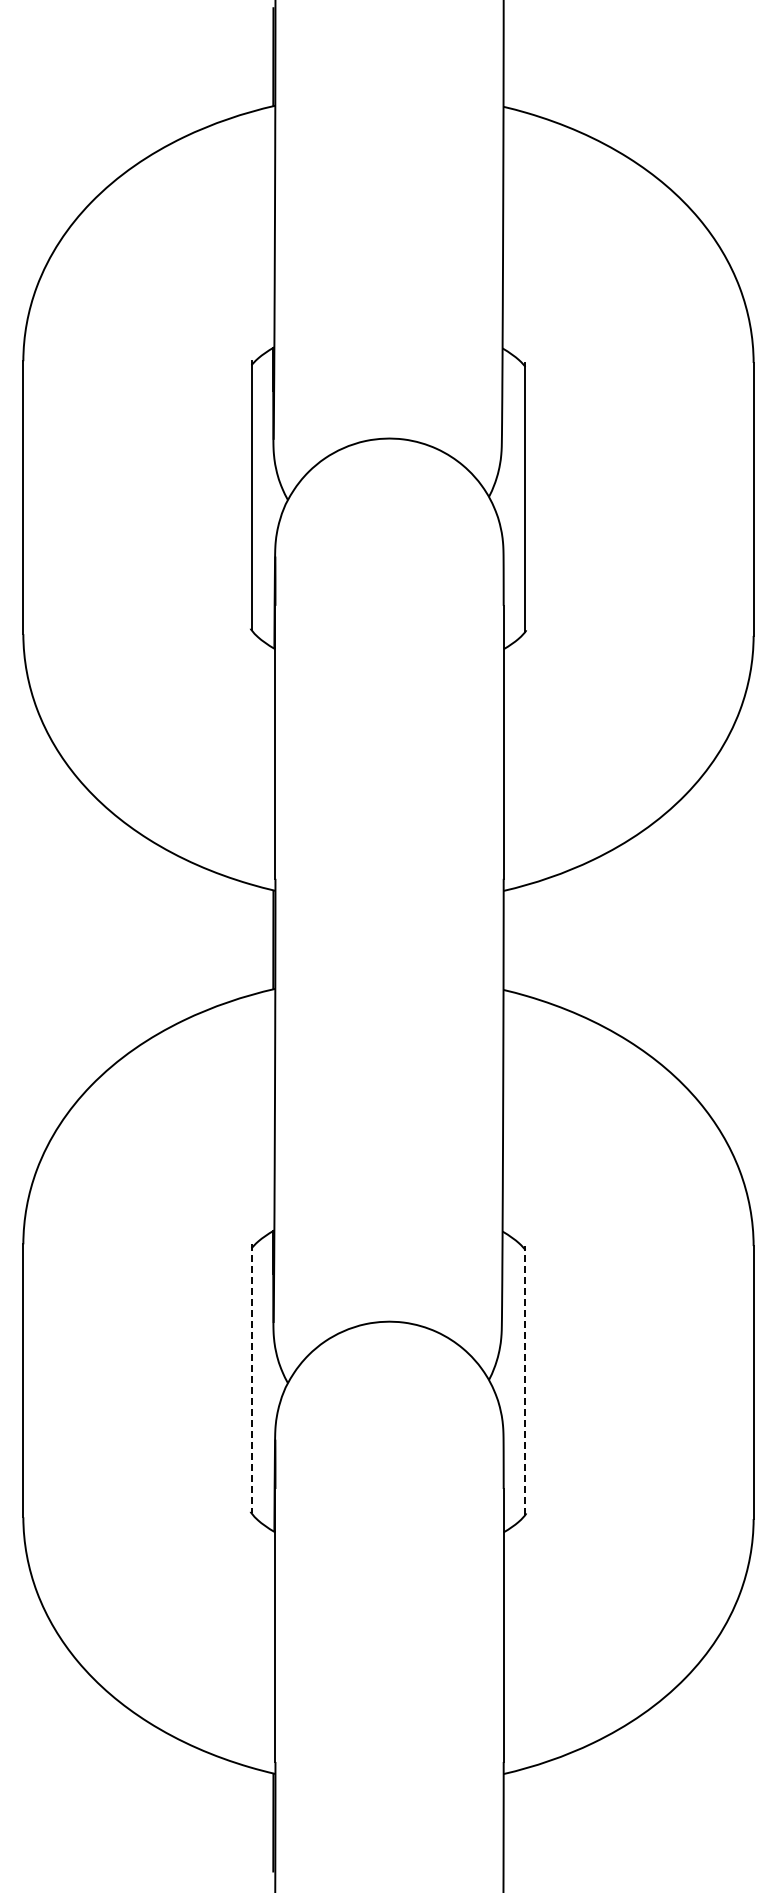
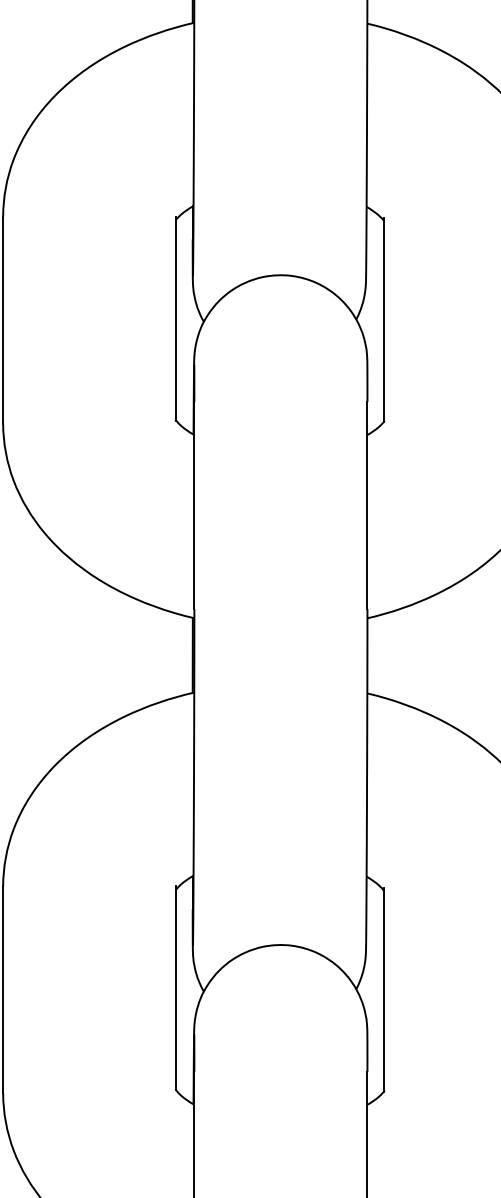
line: (251, 1379) -> (176, 988), dashed -> solid
line: (525, 1380) -> (384, 989), dashed -> solid

